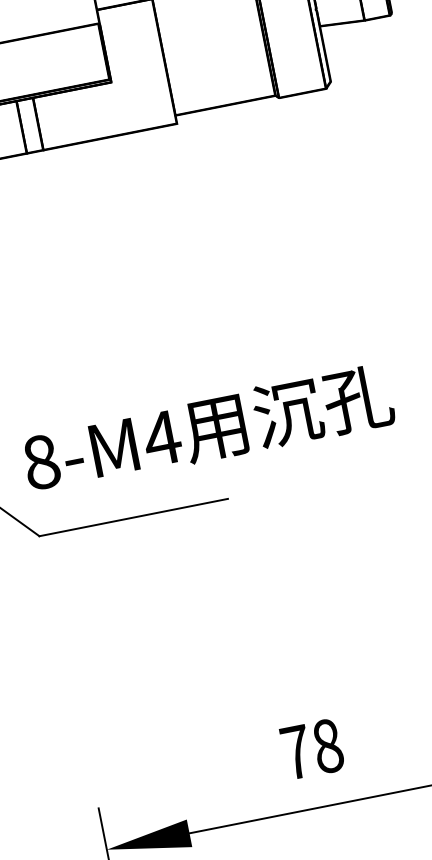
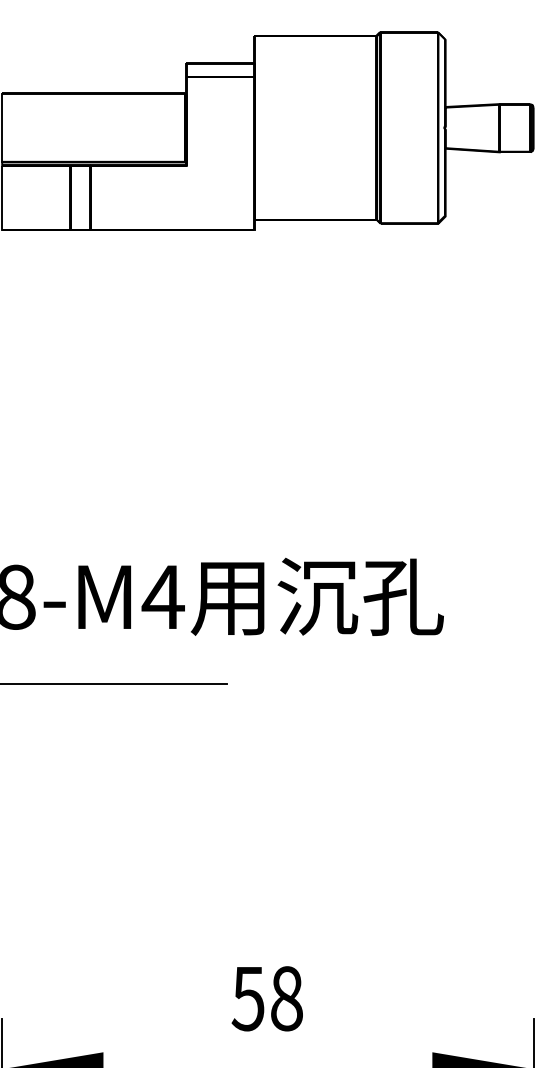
text: (295, 753) -> (247, 999), 78 -> 58

